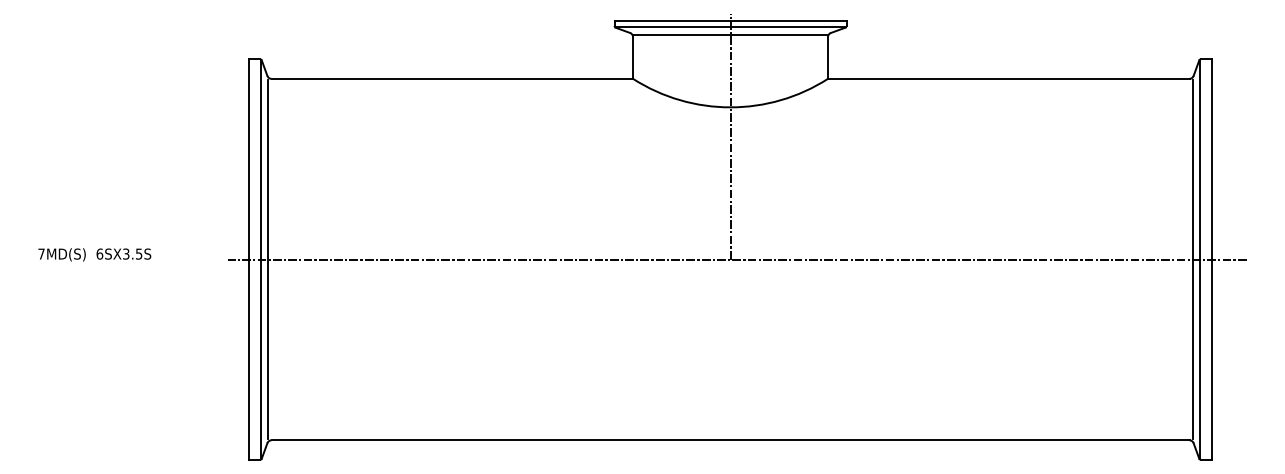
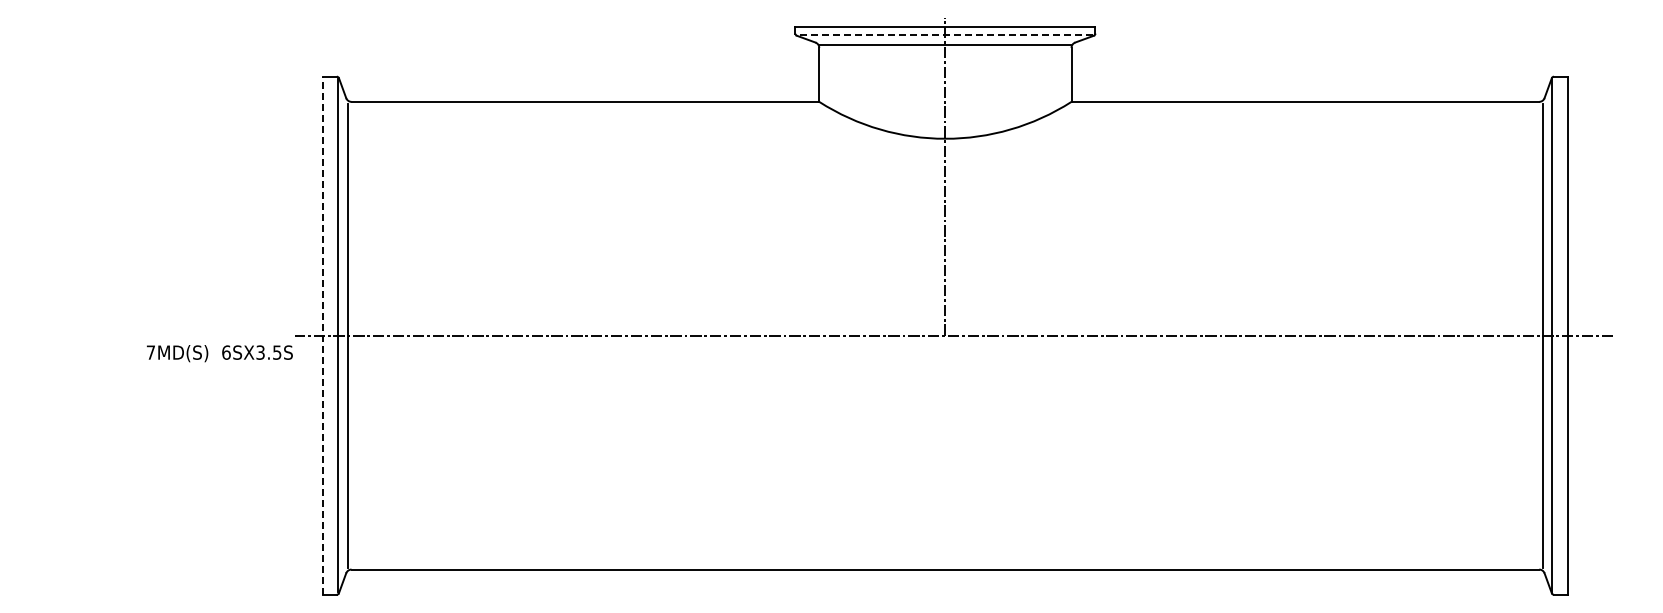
line: (730, 27) -> (945, 35), solid -> dashed
text: (94, 254) -> (219, 353), moved
line: (249, 259) -> (322, 335), solid -> dashed

